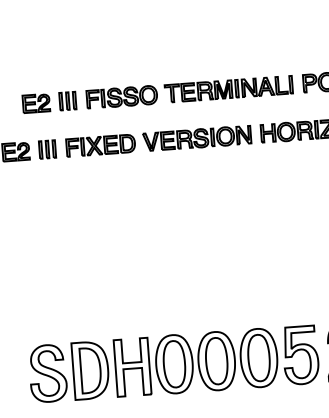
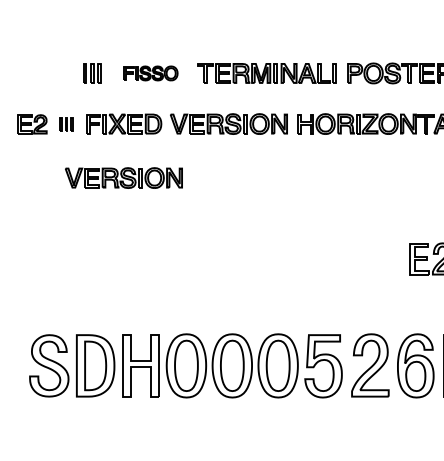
part: (121, 97) -> (150, 73), size x0.7
part: (36, 103) -> (58, 73), removed
part: (47, 149) -> (66, 124), size x0.7
part: (103, 194) -> (123, 177), added

